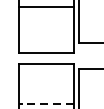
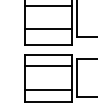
line: (45, 34) -> (47, 29), added
line: (45, 77) -> (47, 66), added
line: (45, 104) -> (47, 89), dashed -> solid

